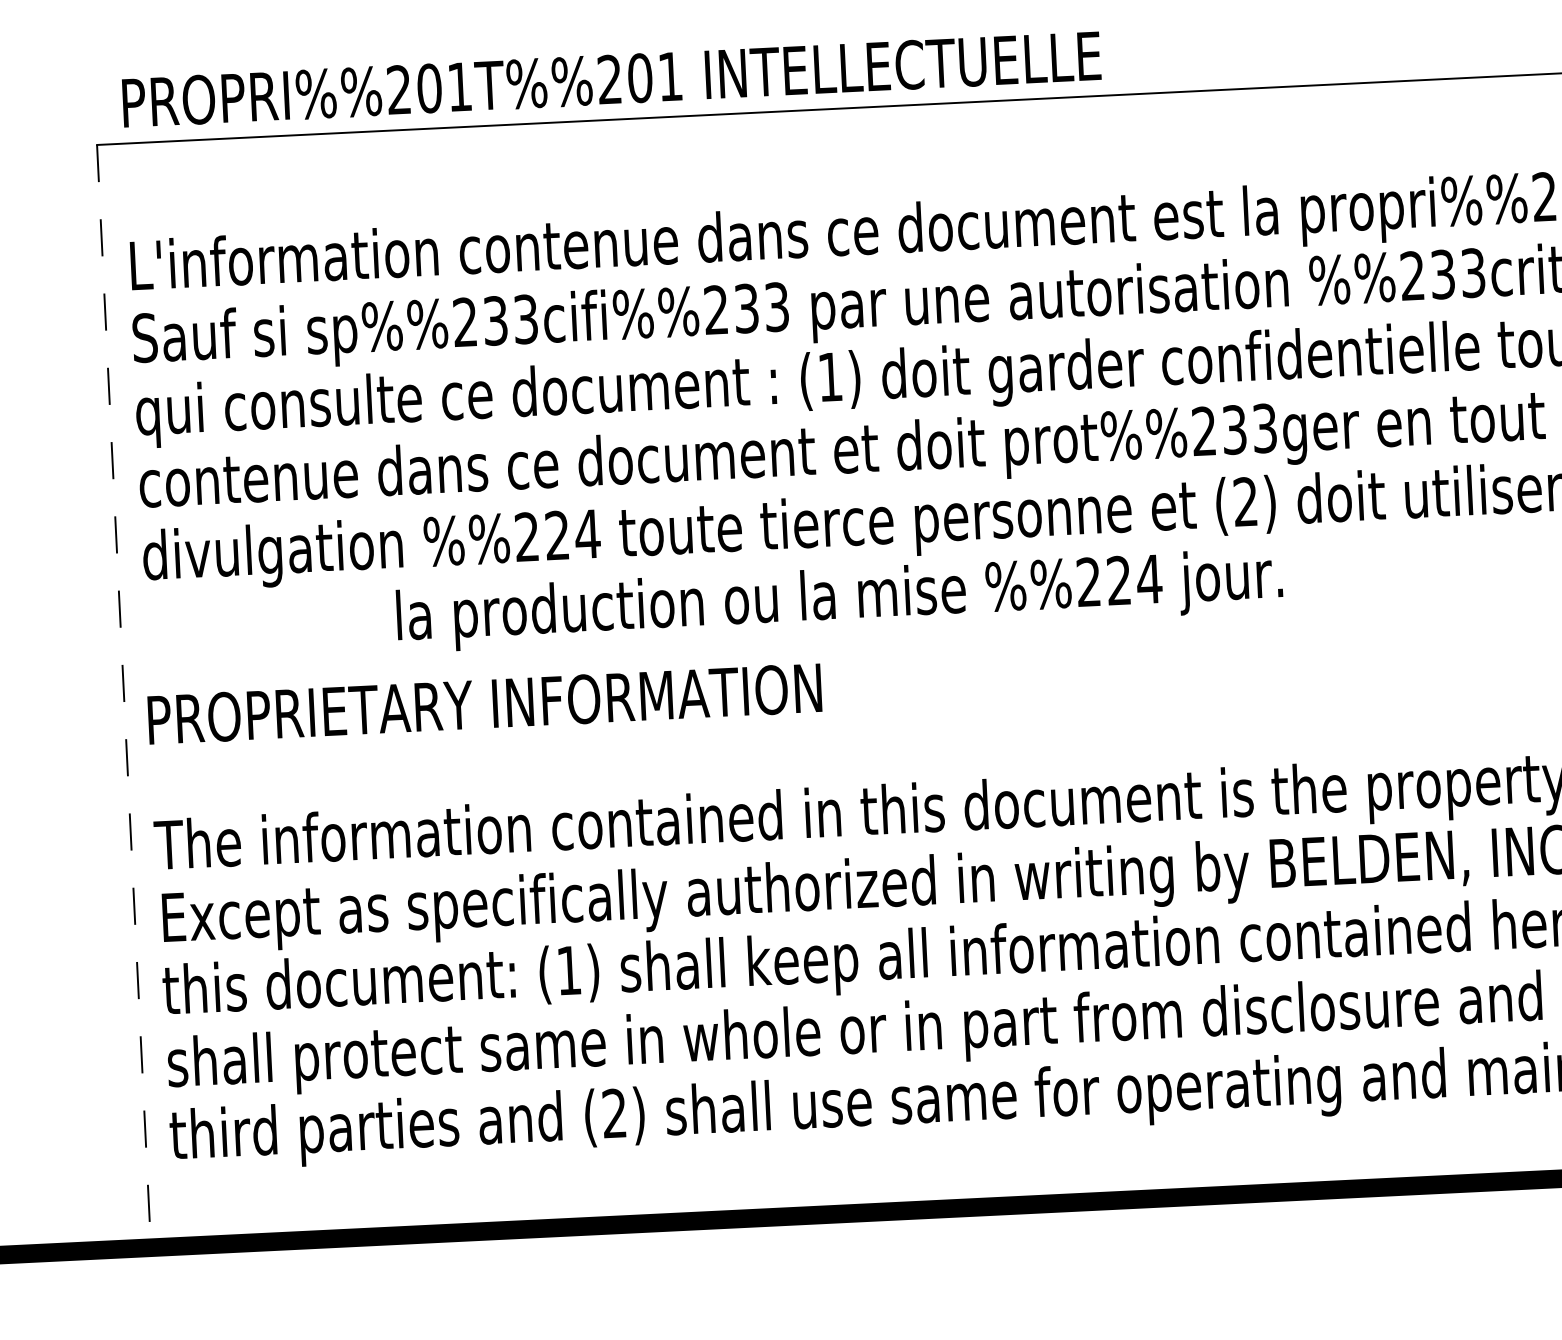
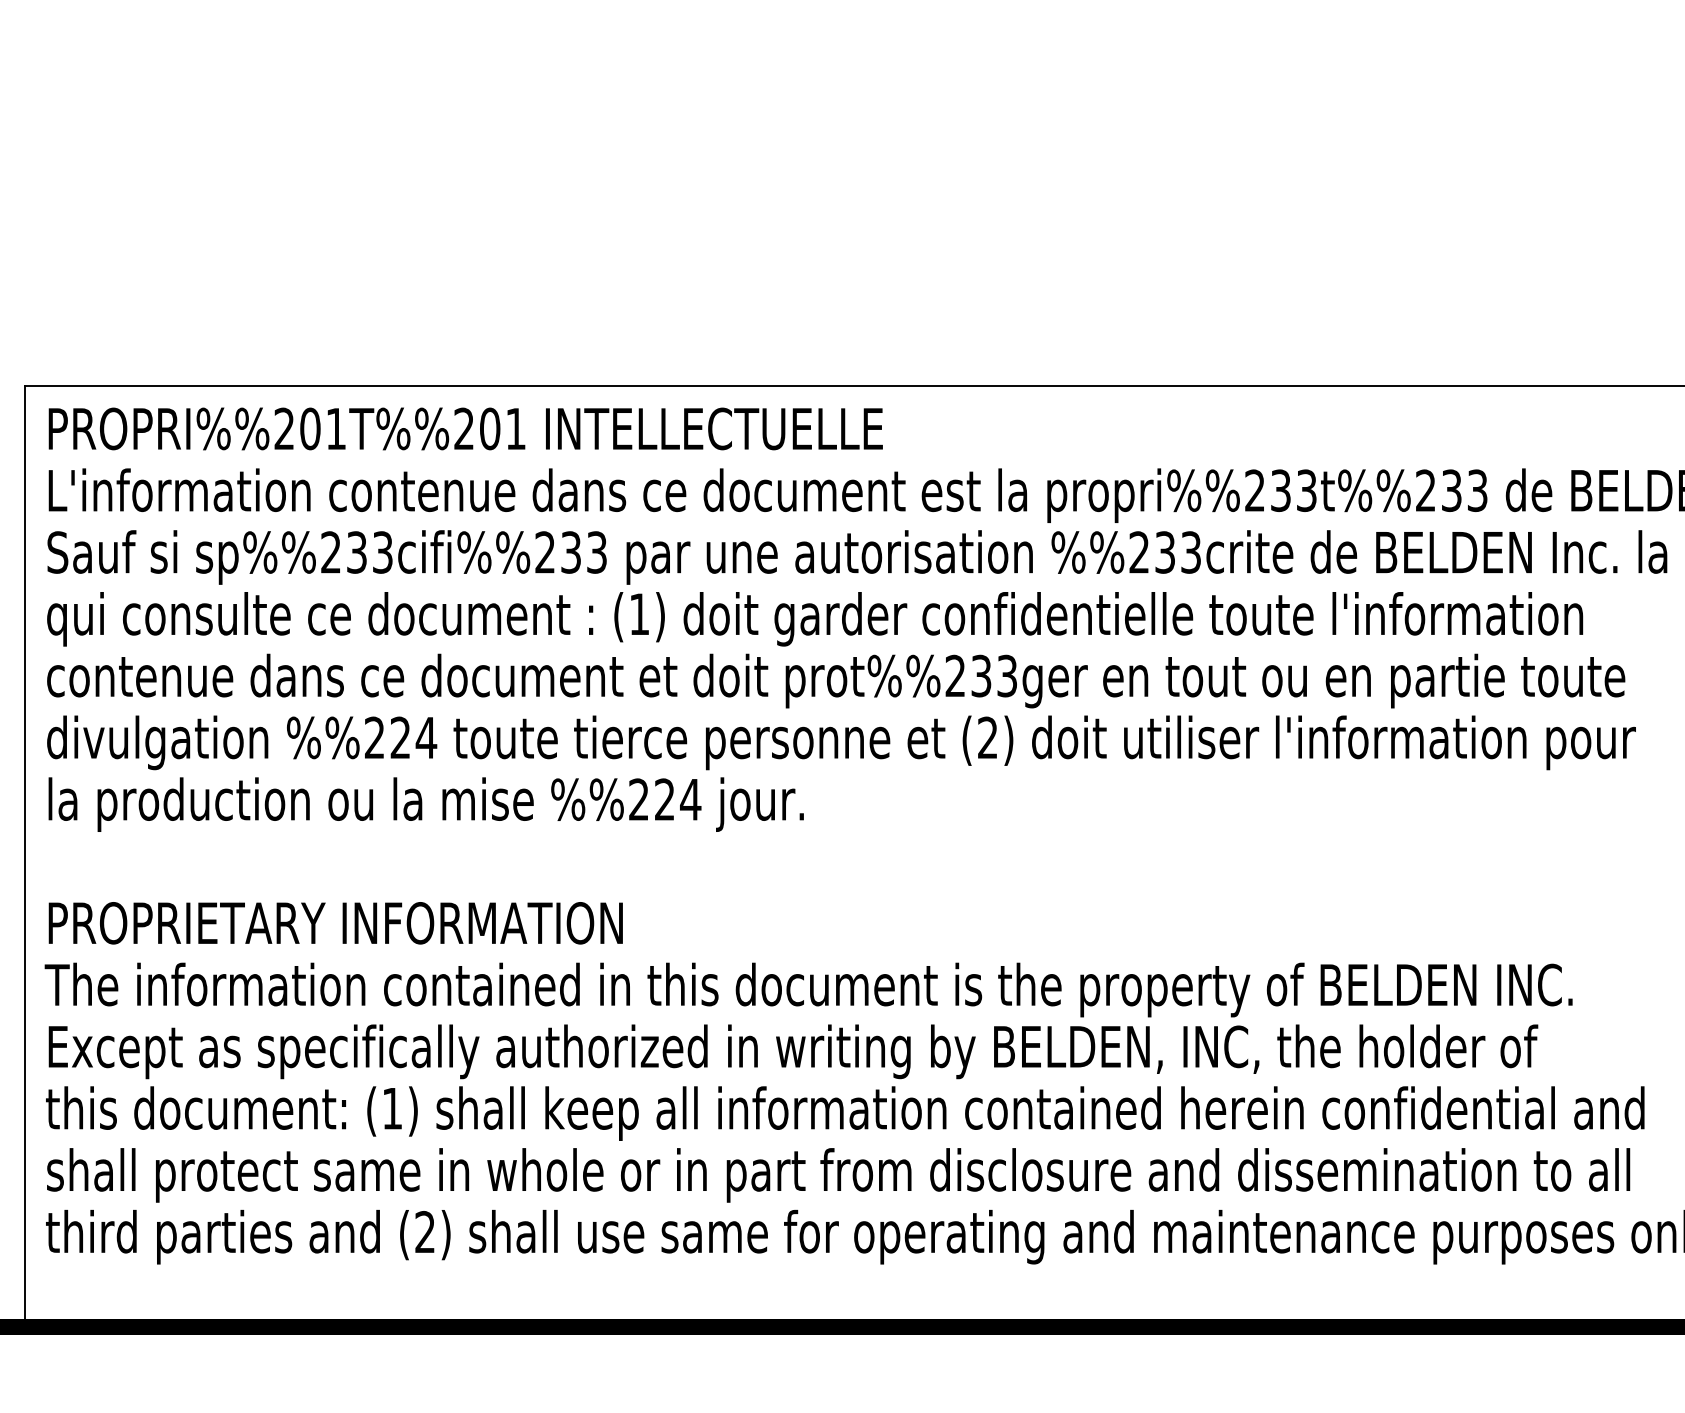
text: (611, 79) -> (465, 428), moved
text: (838, 600) -> (425, 804), moved
line: (124, 693) -> (25, 854), dashed -> solid
text: (484, 704) -> (335, 923), moved

